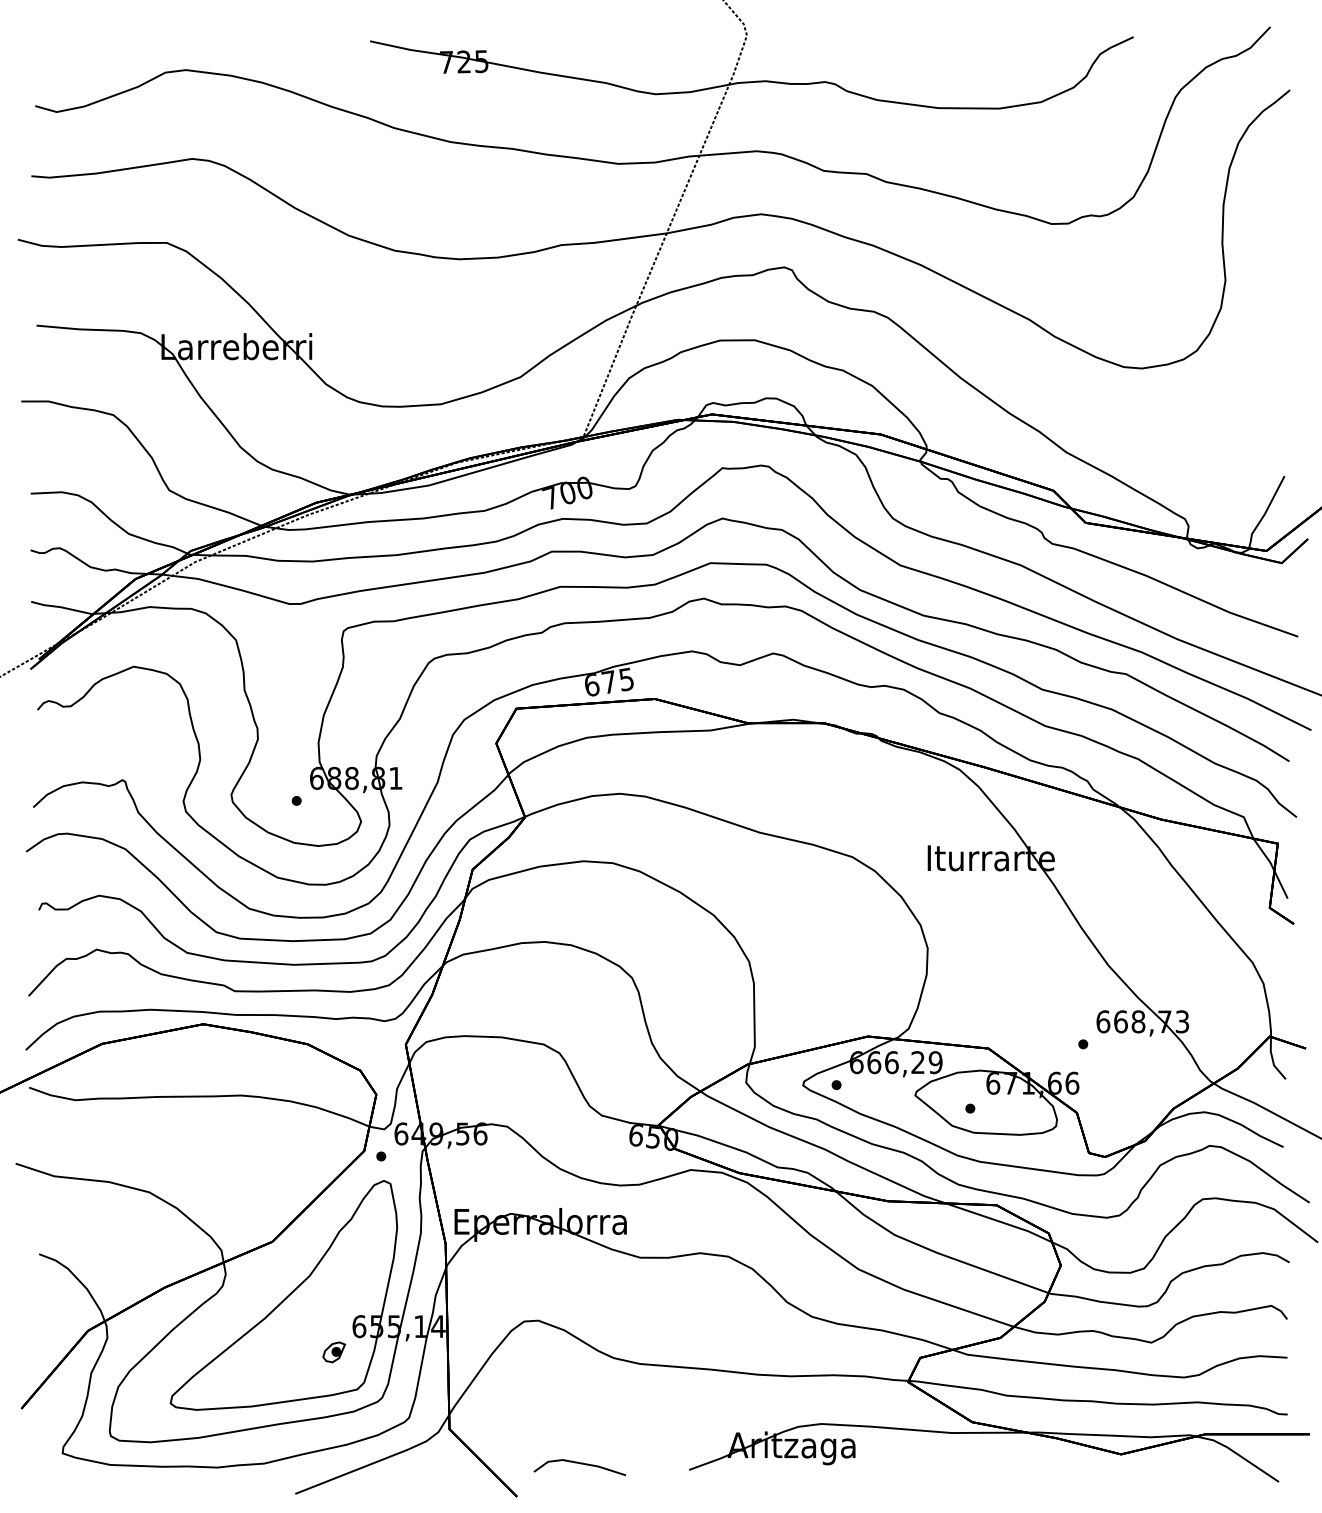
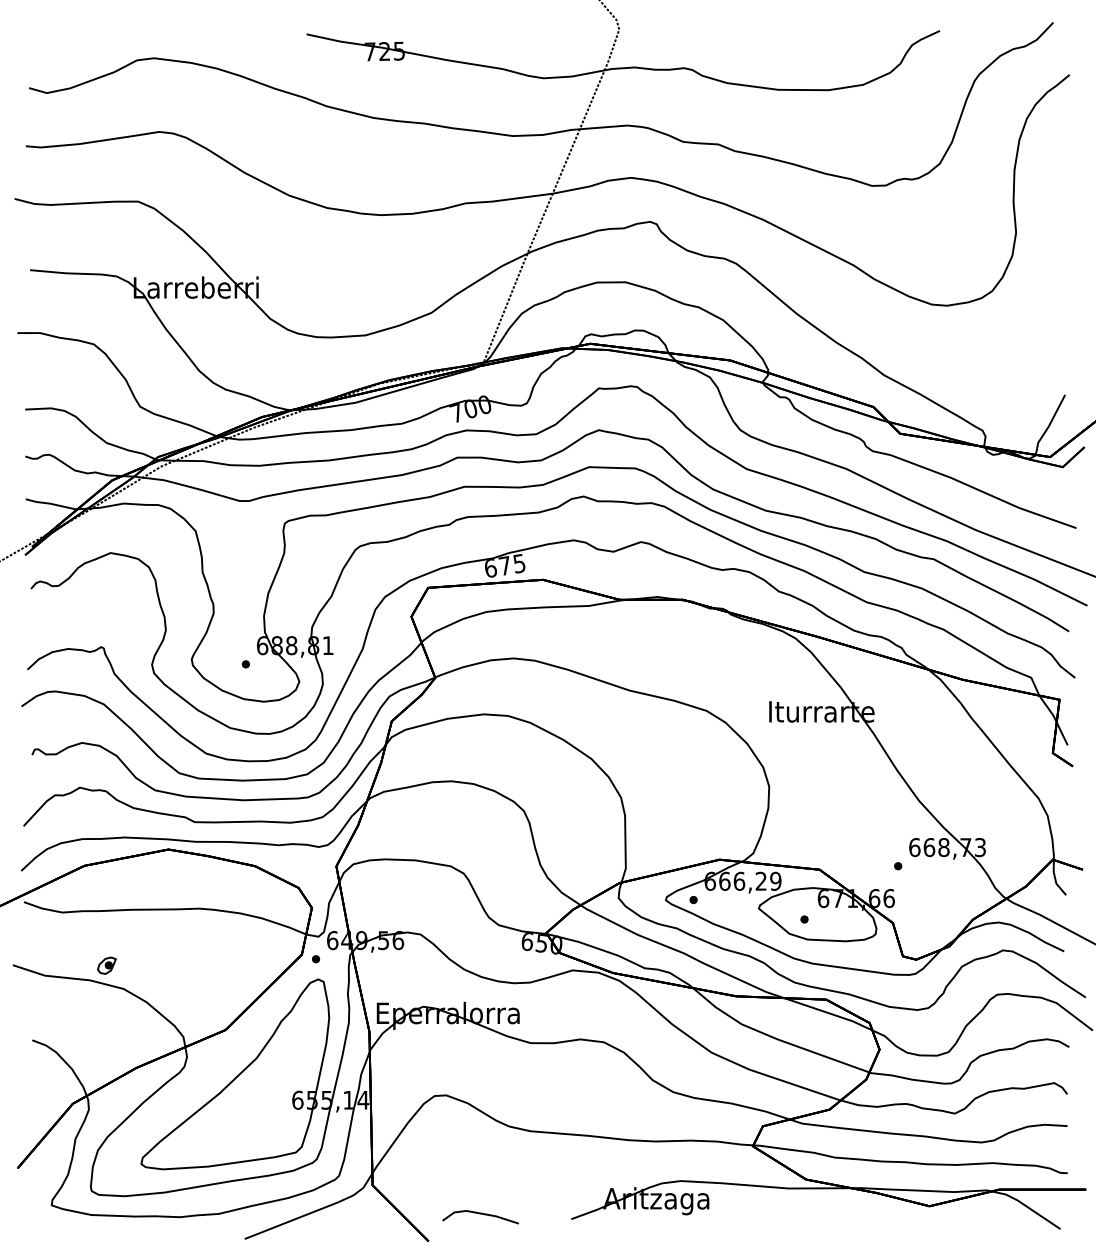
part: (334, 1352) -> (107, 965), moved

